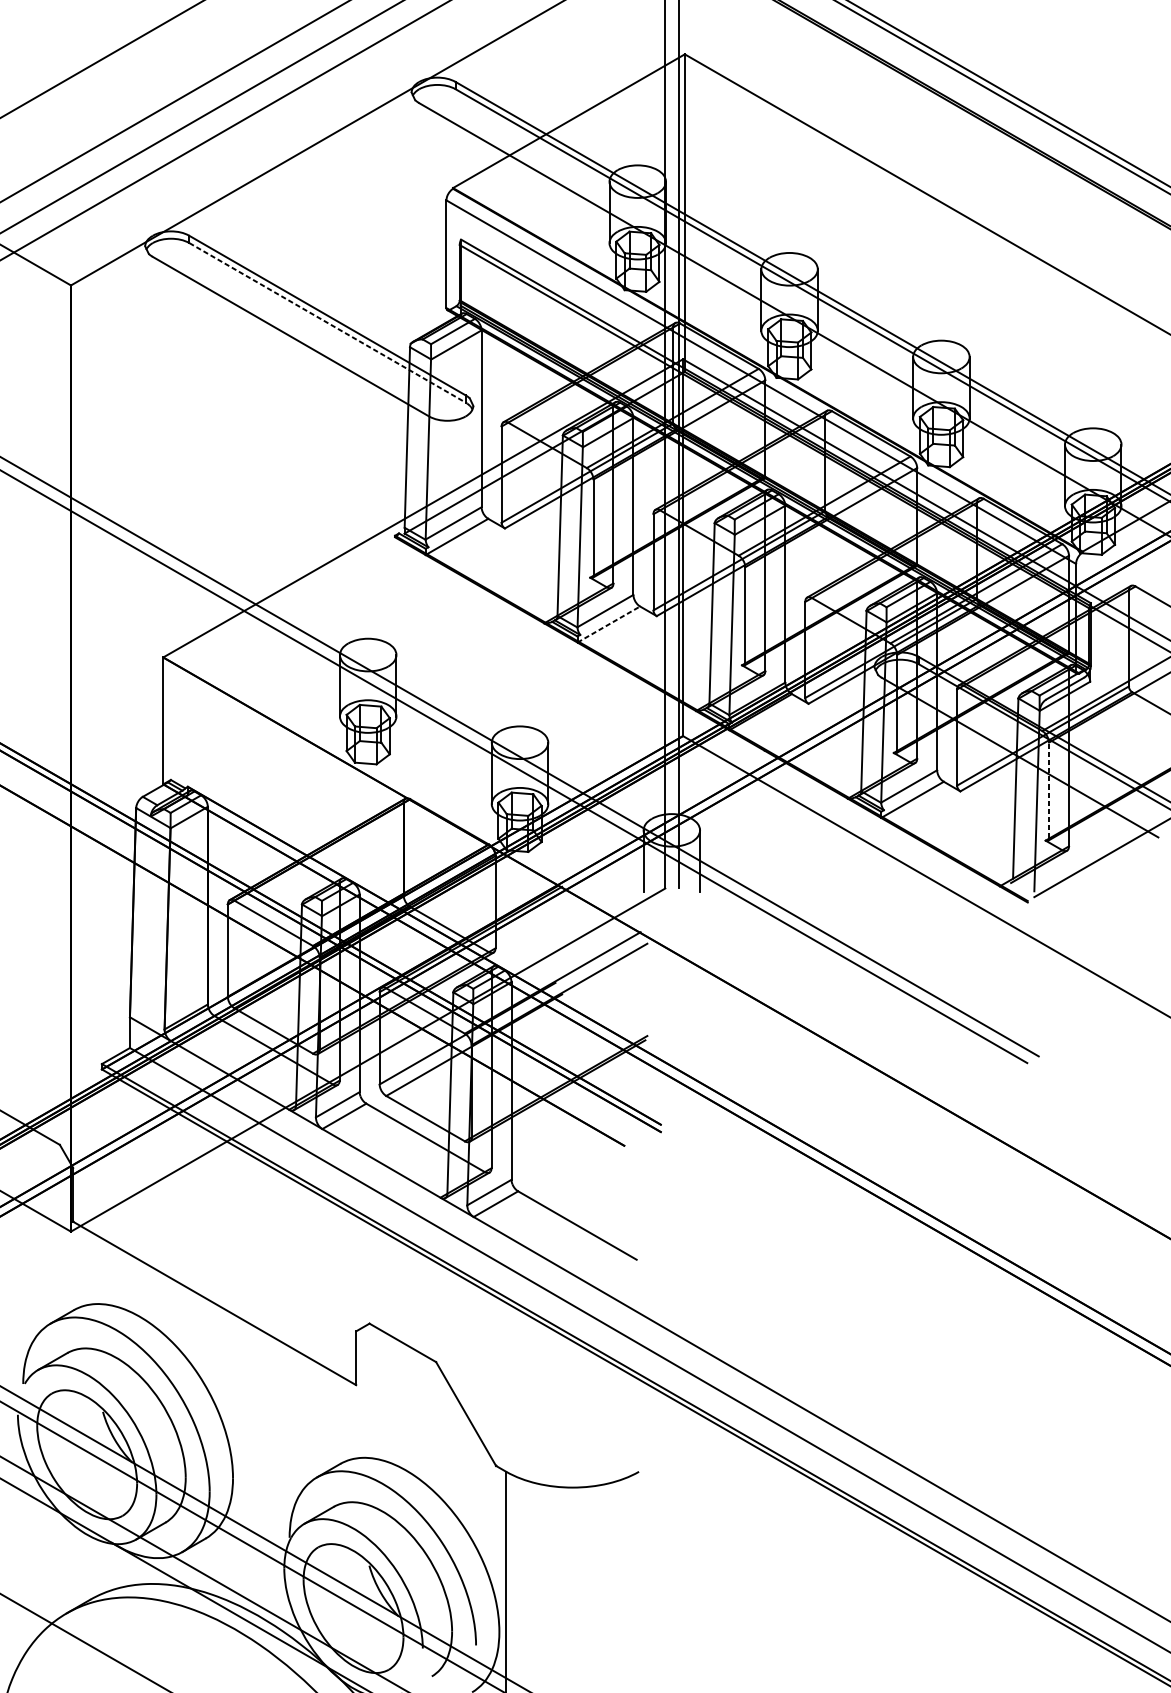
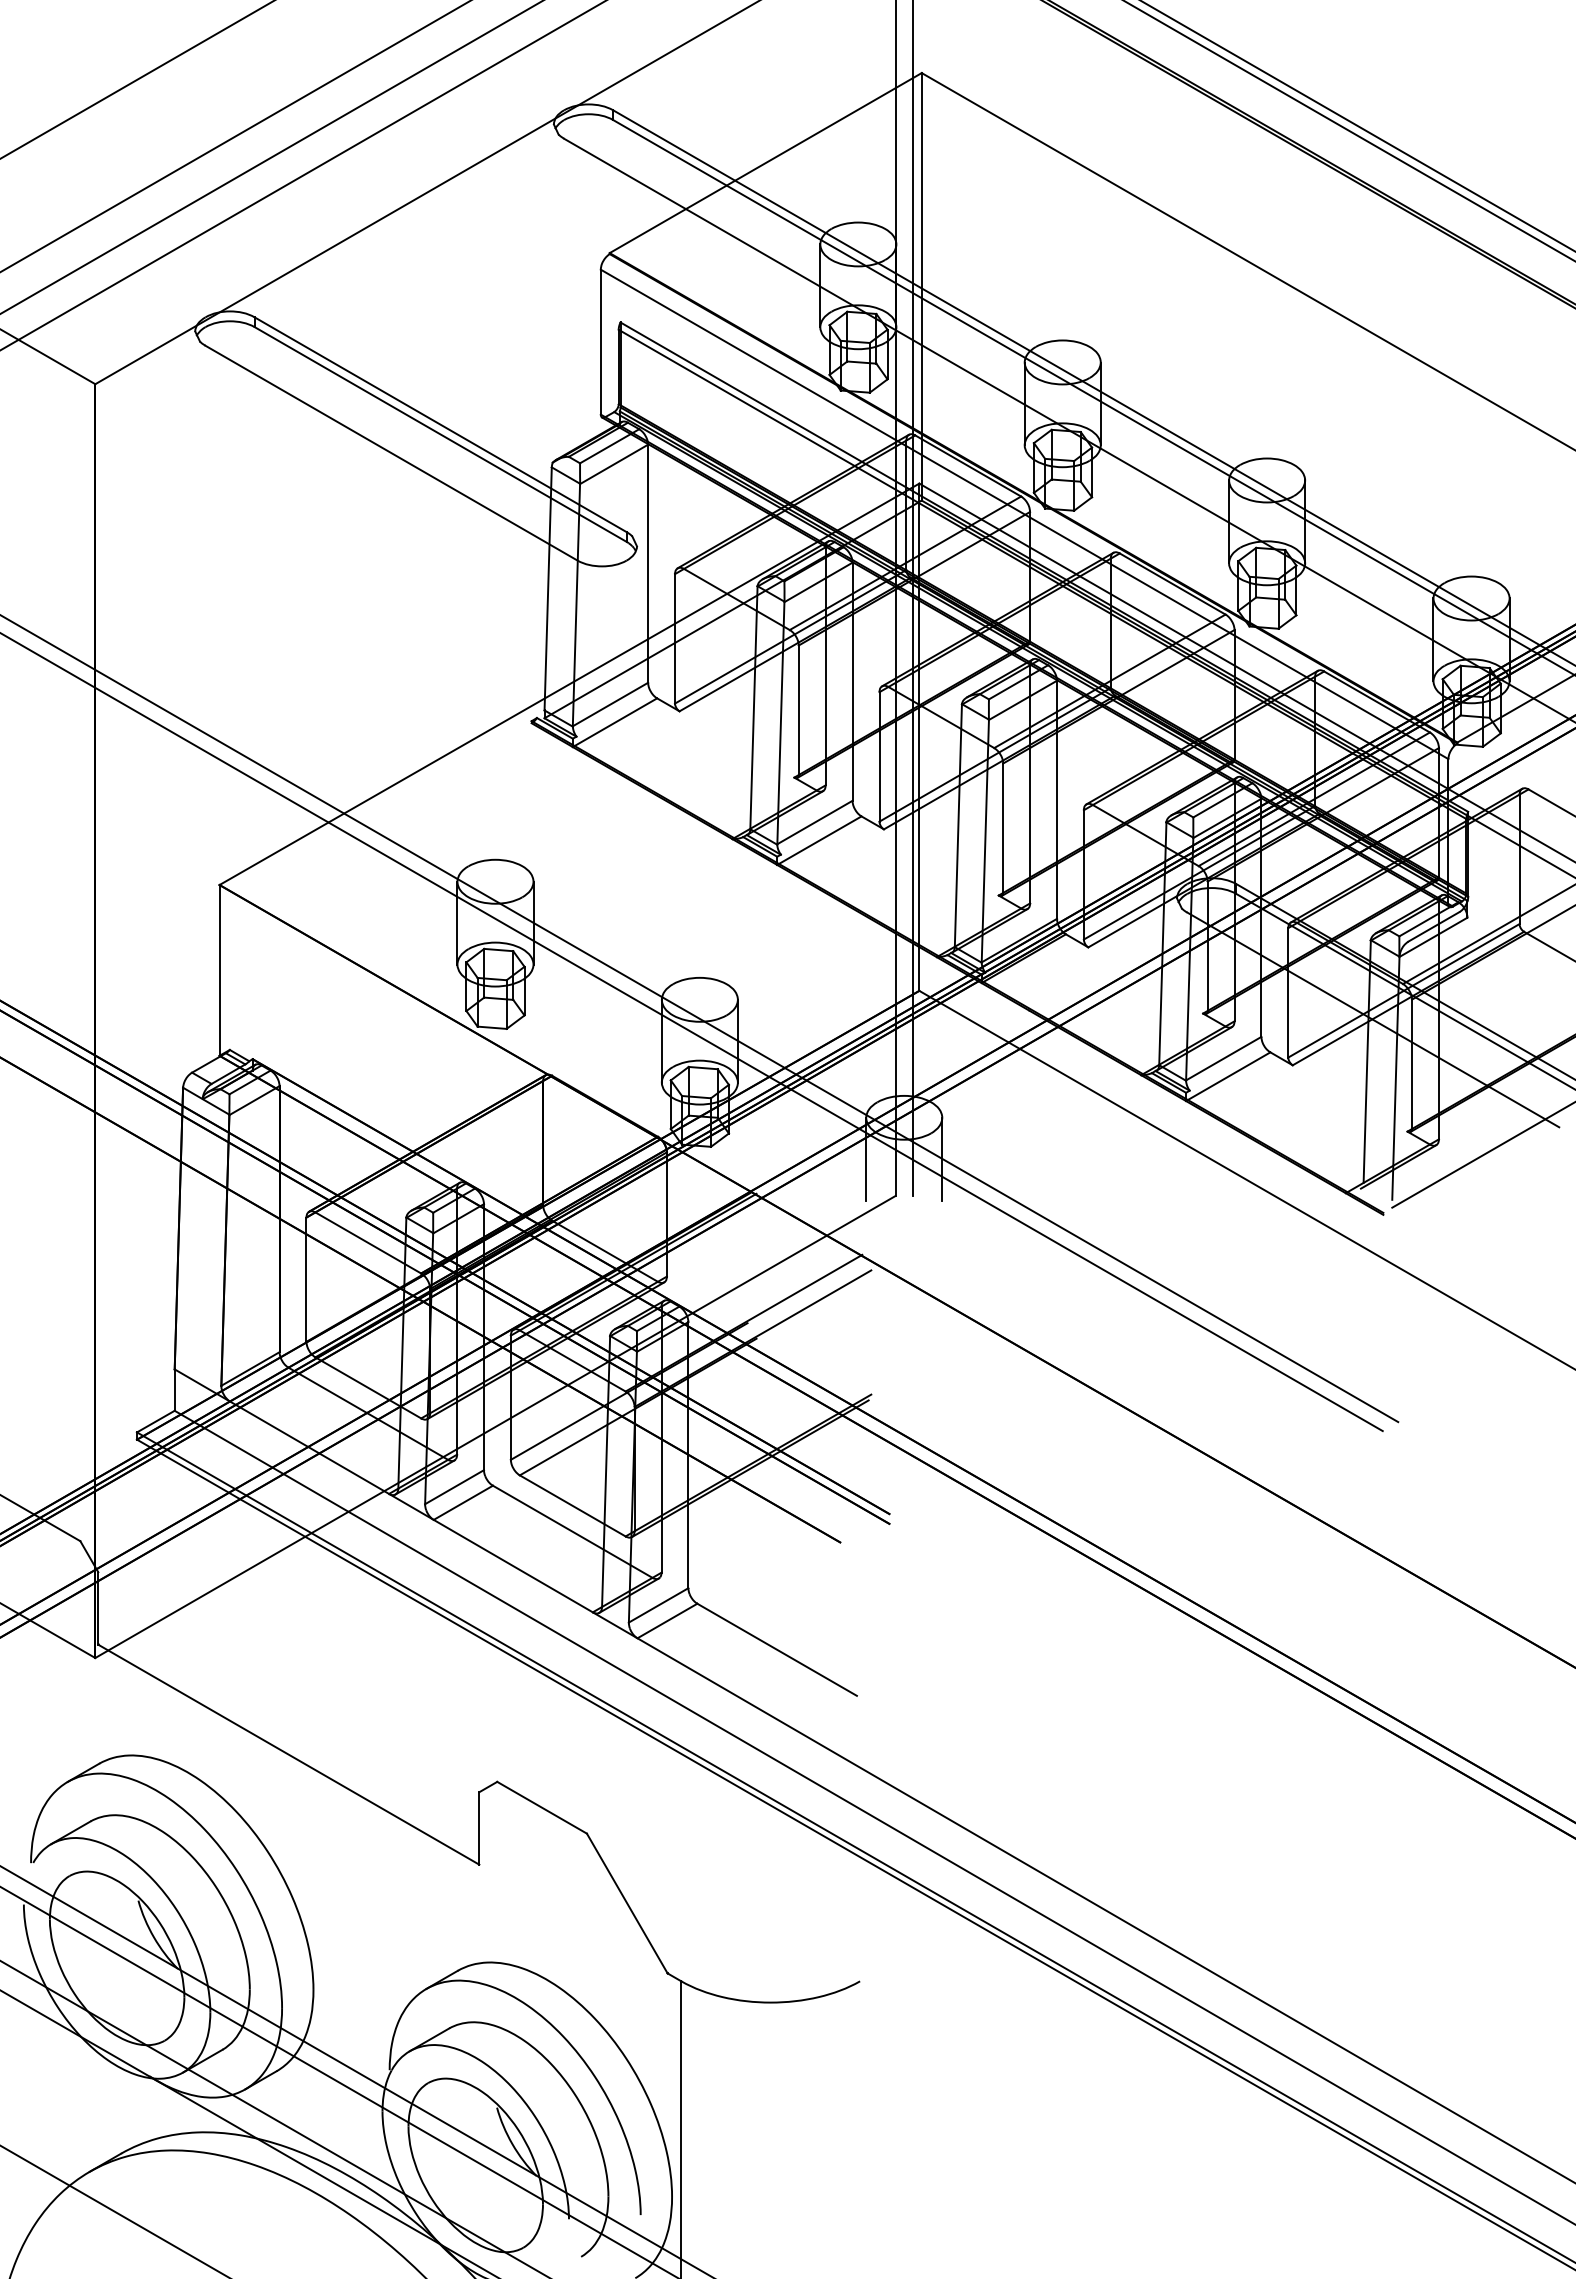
line: (327, 322) -> (440, 434), dashed -> solid
line: (608, 624) -> (819, 840), dashed -> solid
line: (1049, 790) -> (1412, 1064), dashed -> solid

